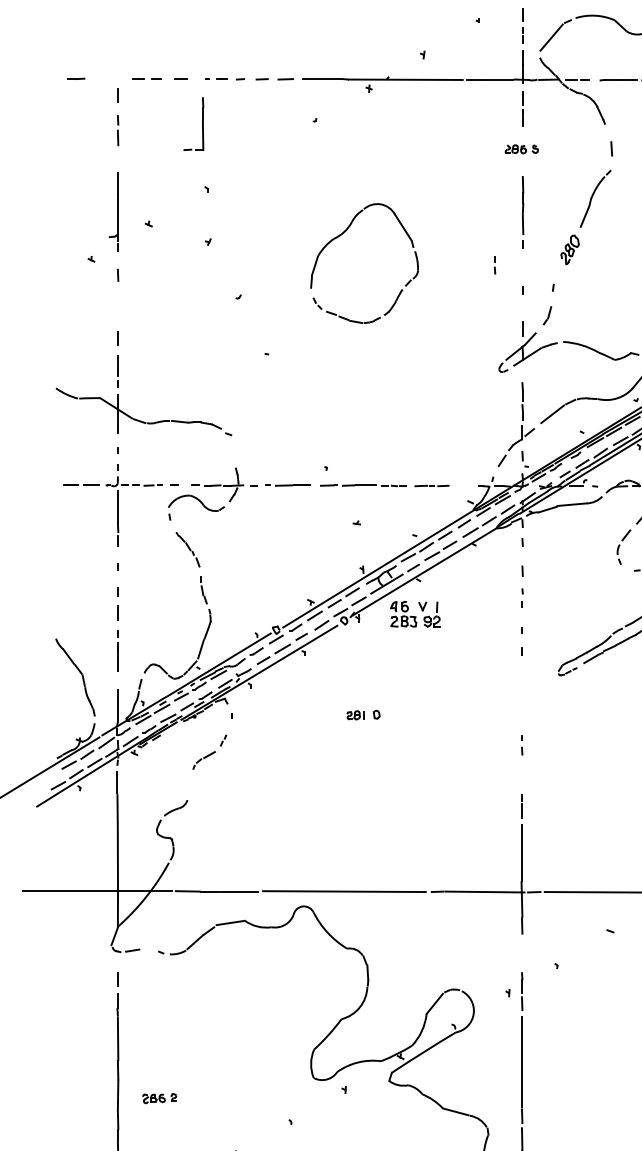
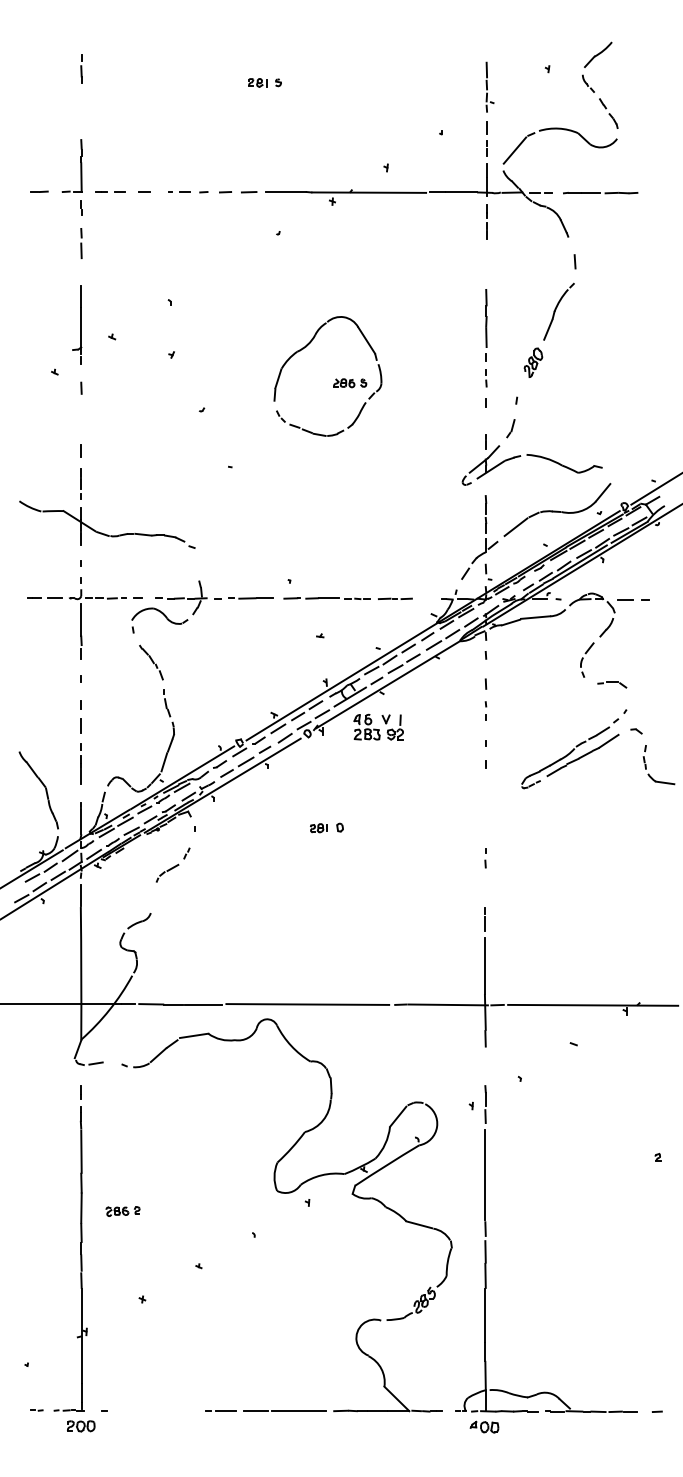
part: (202, 123) -> (80, 165), moved
part: (522, 149) -> (350, 383), moved
line: (495, 266) -> (486, 379), moved

